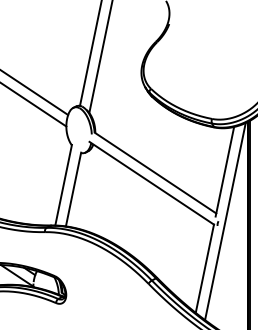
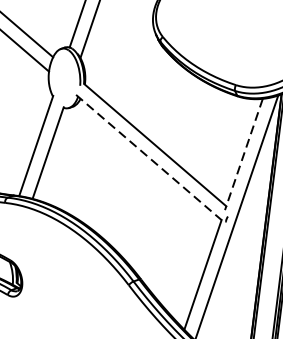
line: (224, 171) -> (243, 154), solid -> dashed
line: (151, 183) -> (148, 157), solid -> dashed

